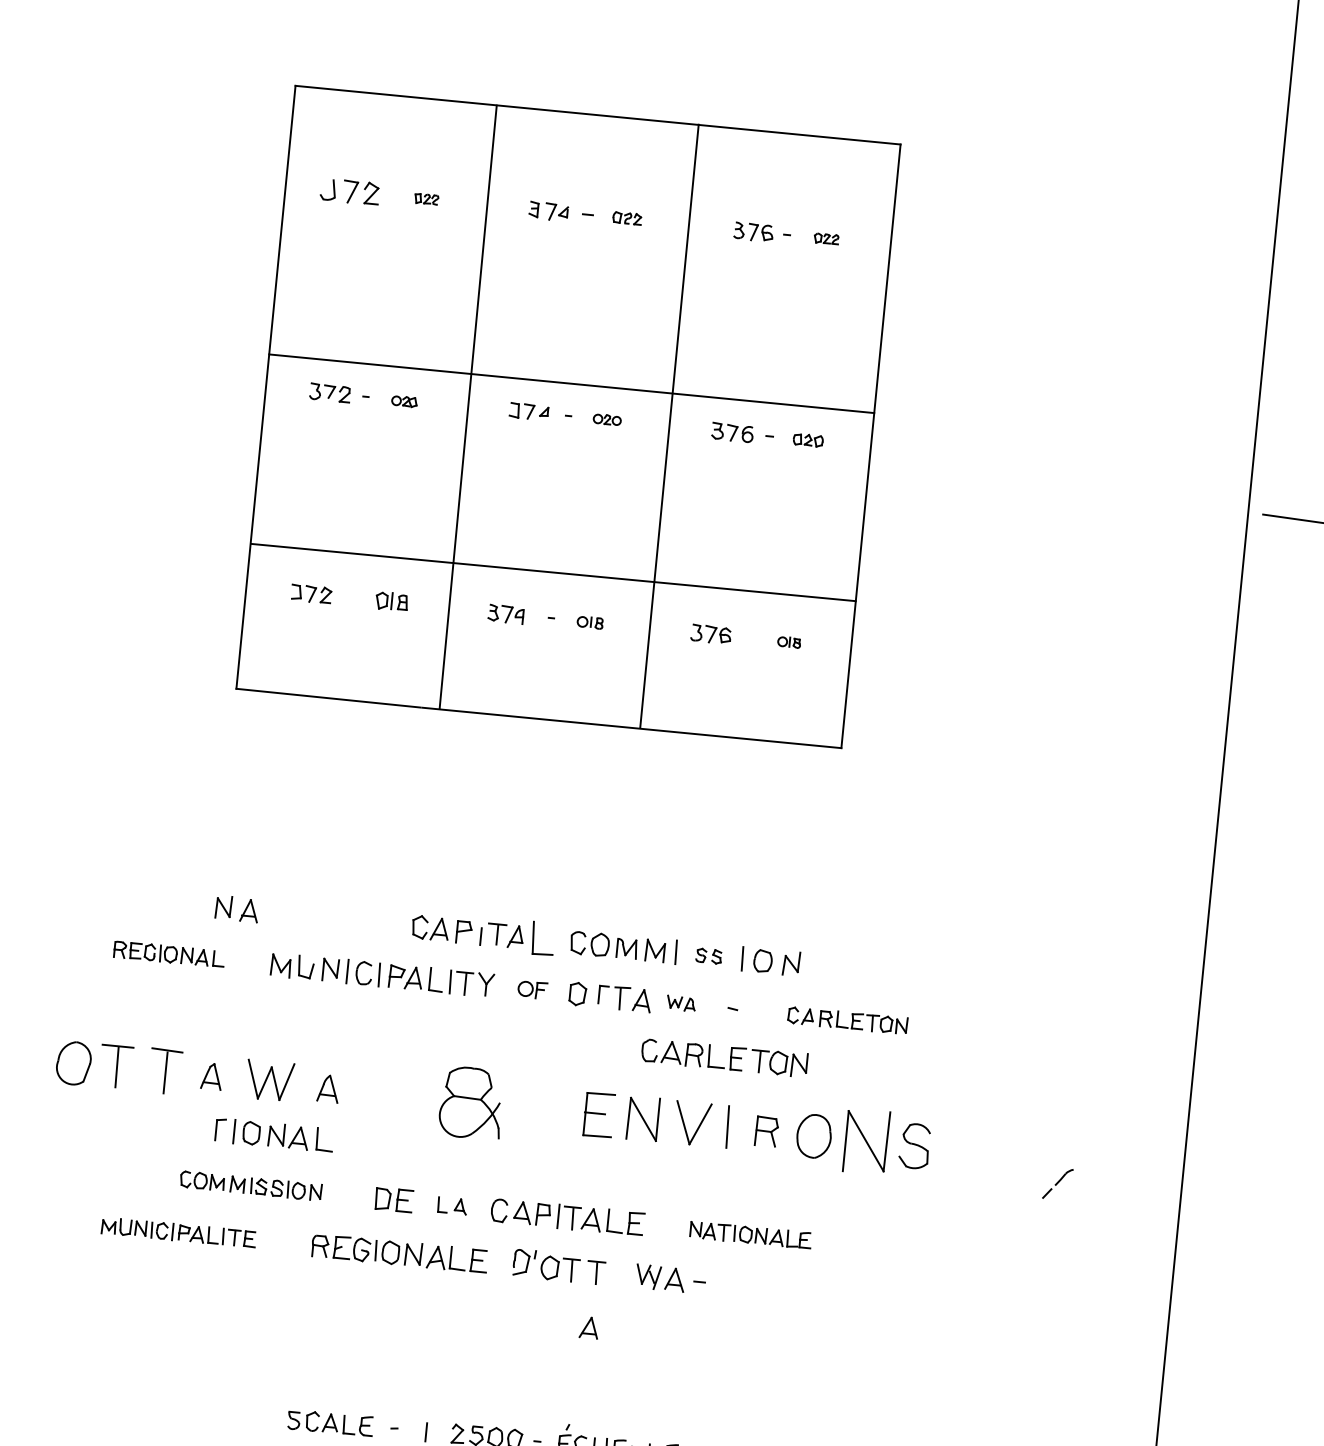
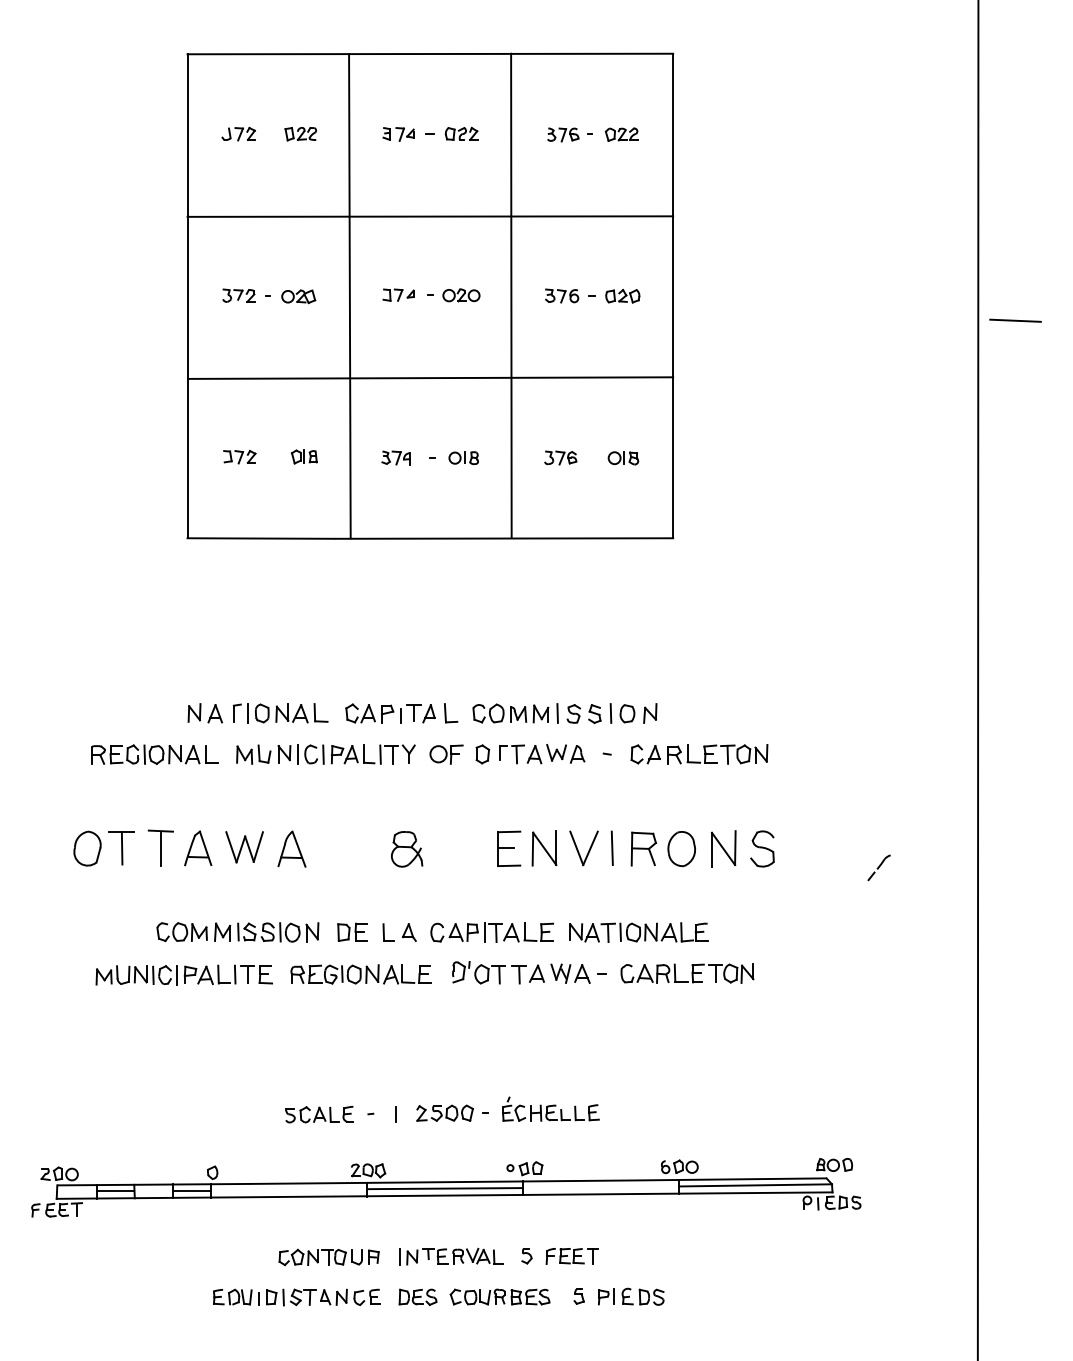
part: (349, 190) -> (238, 133), size x0.71
part: (426, 199) -> (300, 134), size x1.67
part: (627, 218) -> (461, 133), size x1.43
part: (826, 238) -> (621, 134), size x1.67
line: (571, 383) -> (430, 216), moved
part: (404, 401) -> (298, 296), size x1.67
part: (607, 419) -> (461, 295), size x1.67
part: (807, 439) -> (622, 295), size x1.43
line: (553, 571) -> (430, 377), moved
part: (590, 621) -> (463, 457), size x1.43
part: (789, 642) -> (623, 458), size x1.67
part: (543, 939) -> (451, 713), size x0.71
part: (168, 954) -> (154, 754), size x1.43
part: (708, 955) -> (583, 713), size x1.67
part: (532, 989) -> (446, 754), size x1.43
part: (680, 1003) -> (565, 753), size x1.67
part: (847, 1020) -> (699, 754), size x1.43
part: (724, 1057) -> (687, 973), moved
part: (212, 1076) -> (198, 848), size x1.67
part: (328, 1088) -> (291, 848), size x1.67
part: (472, 1103) -> (407, 849), size x0.62
part: (766, 1131) -> (643, 848), size x1.43
part: (274, 1135) -> (280, 713), moved
part: (866, 1140) -> (723, 848), size x0.71
part: (250, 1186) -> (237, 932), size x1.43
part: (452, 1205) -> (399, 932), size x1.43
part: (178, 1231) -> (183, 974), size x1.43
part: (750, 1235) -> (638, 932), size x1.43
part: (588, 1327) -> (536, 973), moved

